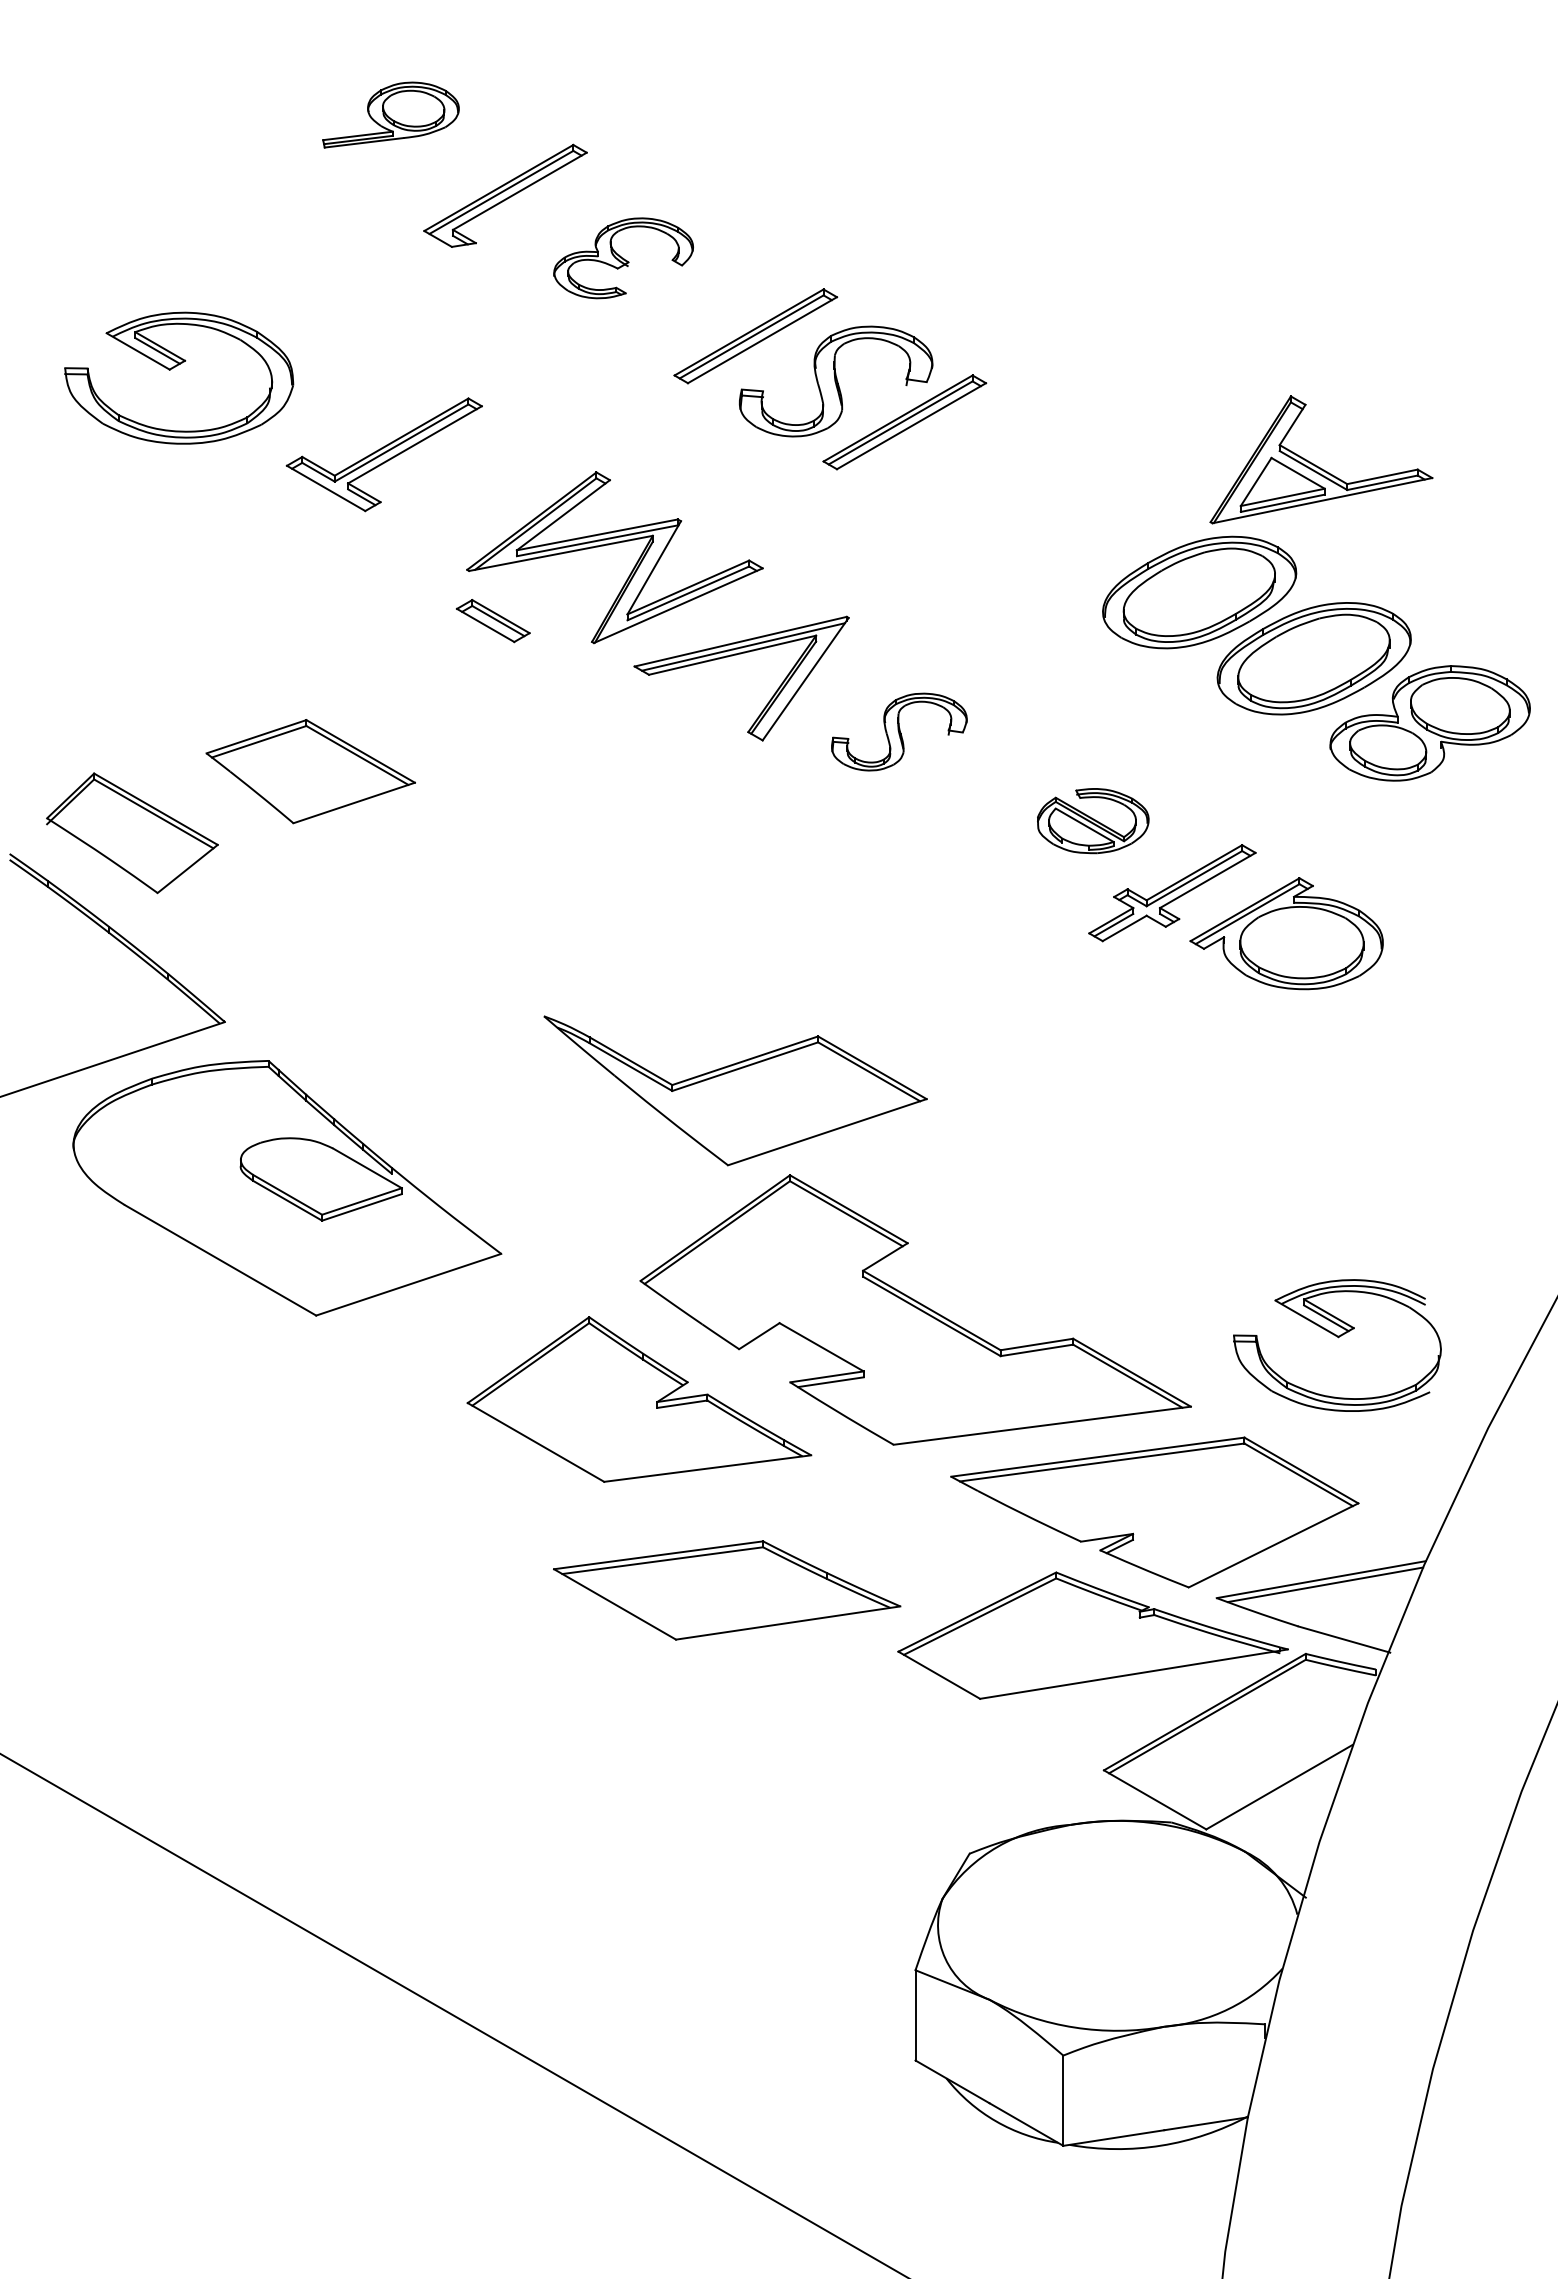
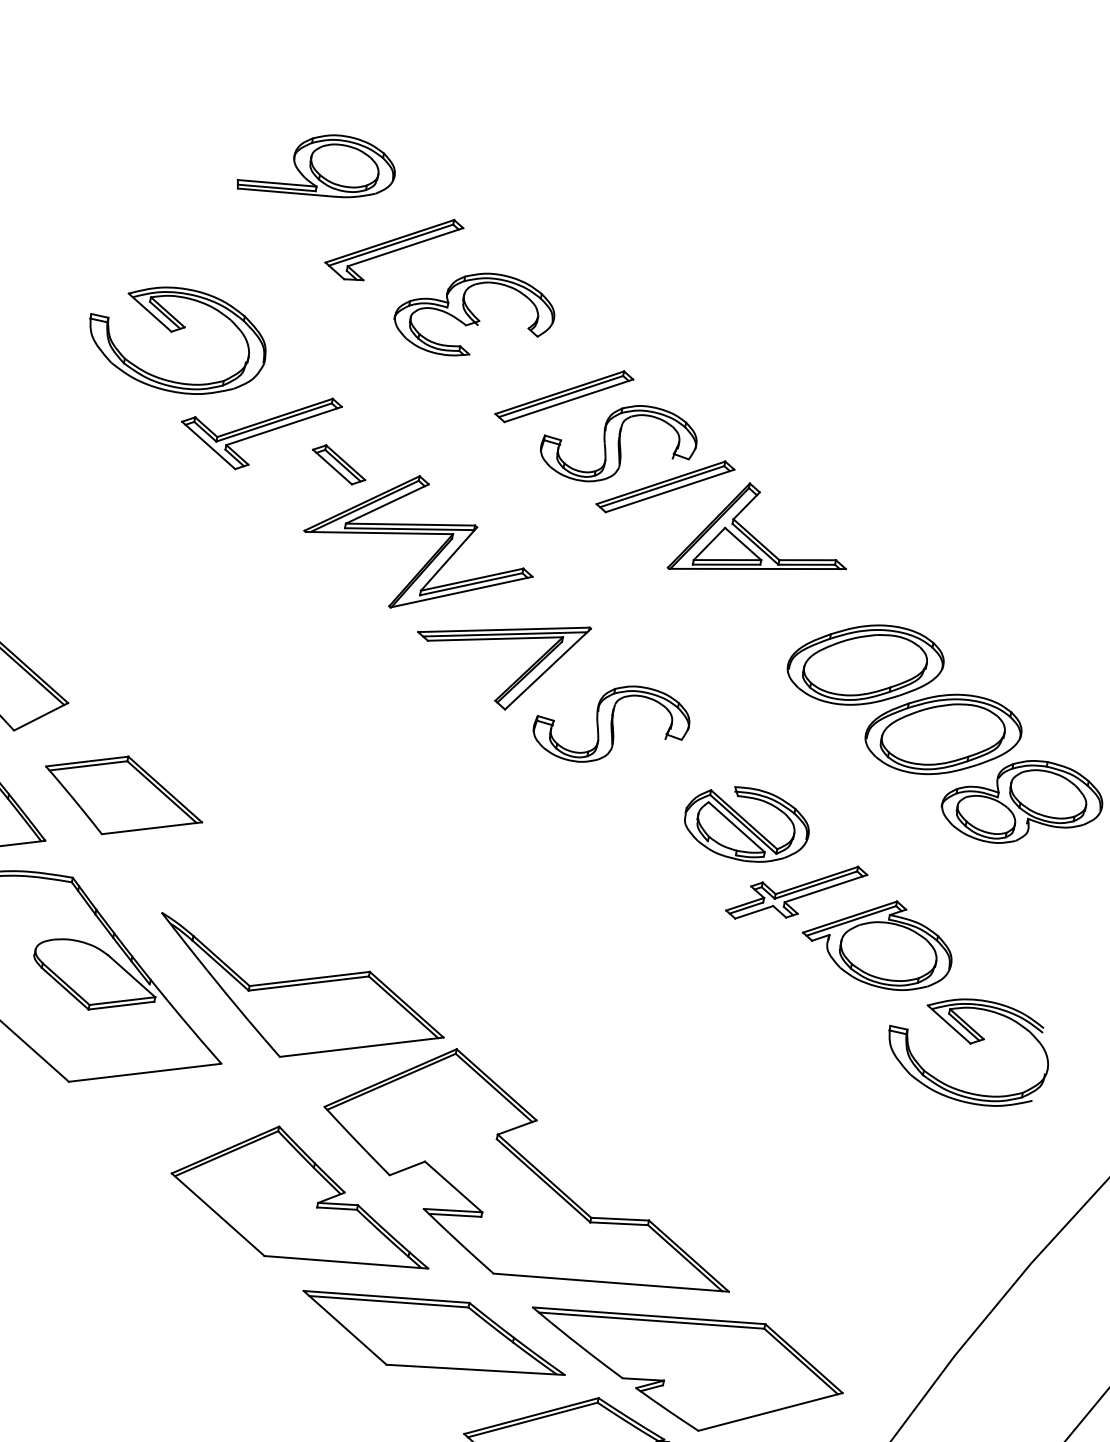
part: (390, 114) -> (318, 167), size x1.43
part: (623, 258) -> (474, 315), size x1.43
part: (172, 369) -> (173, 332), moved
part: (1317, 465) -> (759, 541), moved
part: (493, 621) -> (339, 465), moved
part: (899, 731) -> (612, 724), size x1.43
part: (310, 771) -> (123, 796), moved
part: (1093, 820) -> (747, 824), size x1.43
part: (735, 1090) -> (297, 1000), moved
part: (1338, 1338) -> (970, 1044), moved
part: (727, 1590) -> (434, 1335), moved

